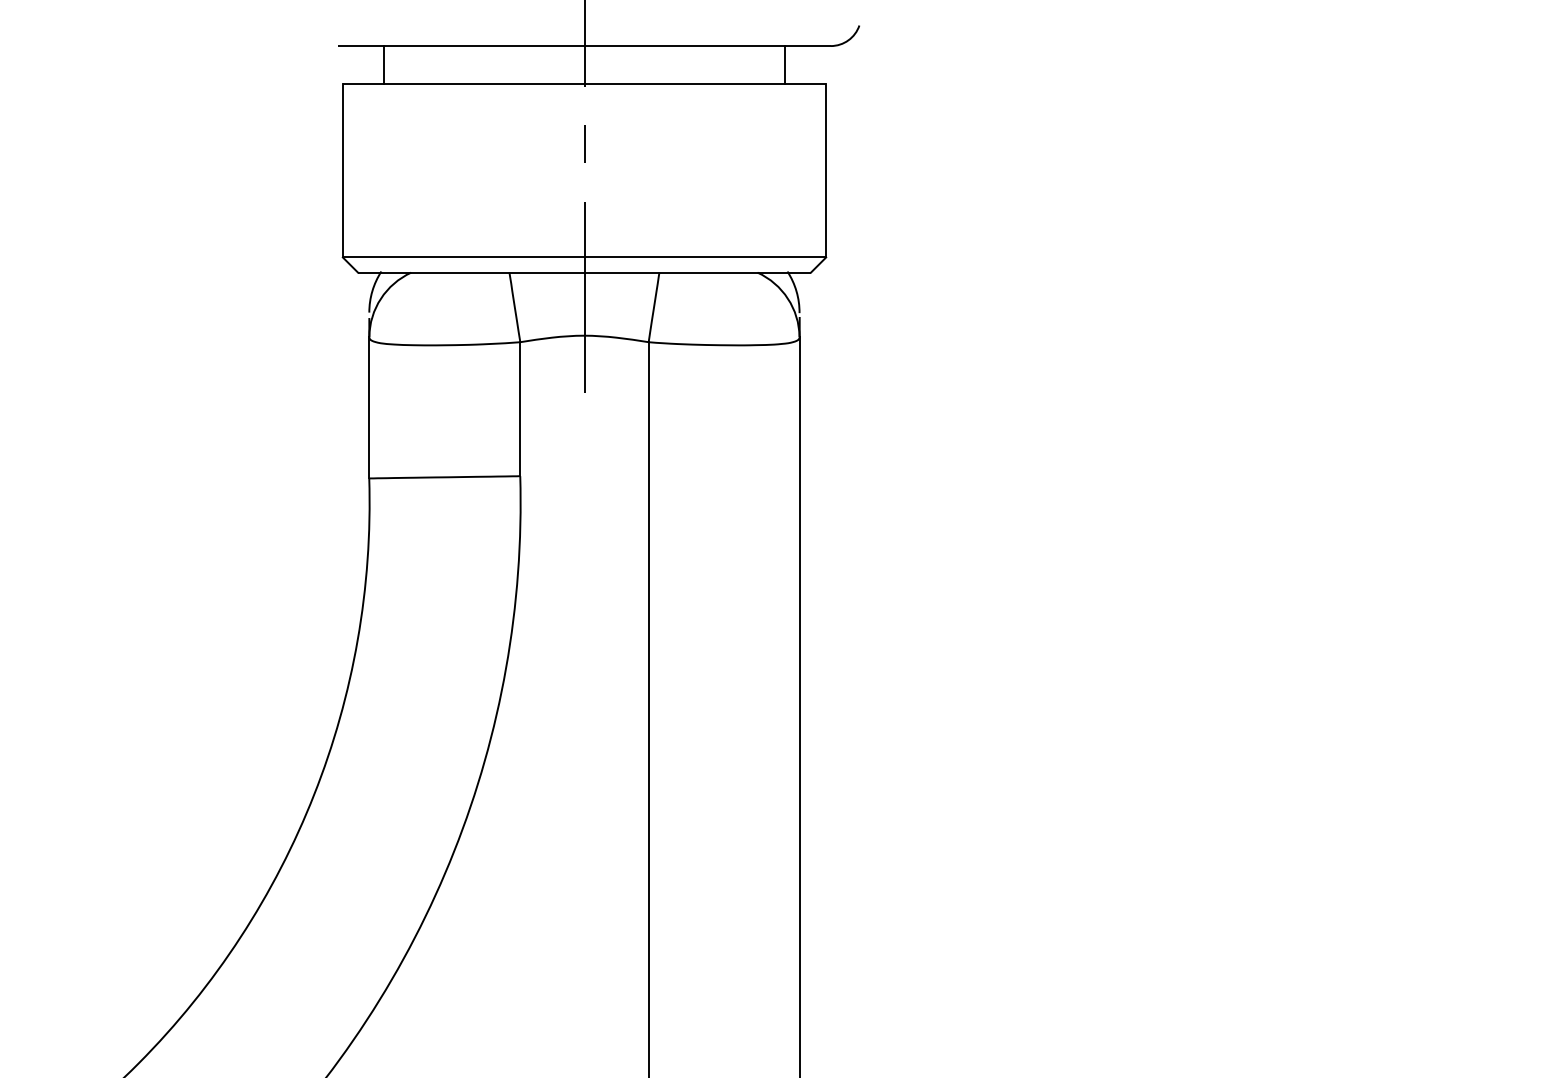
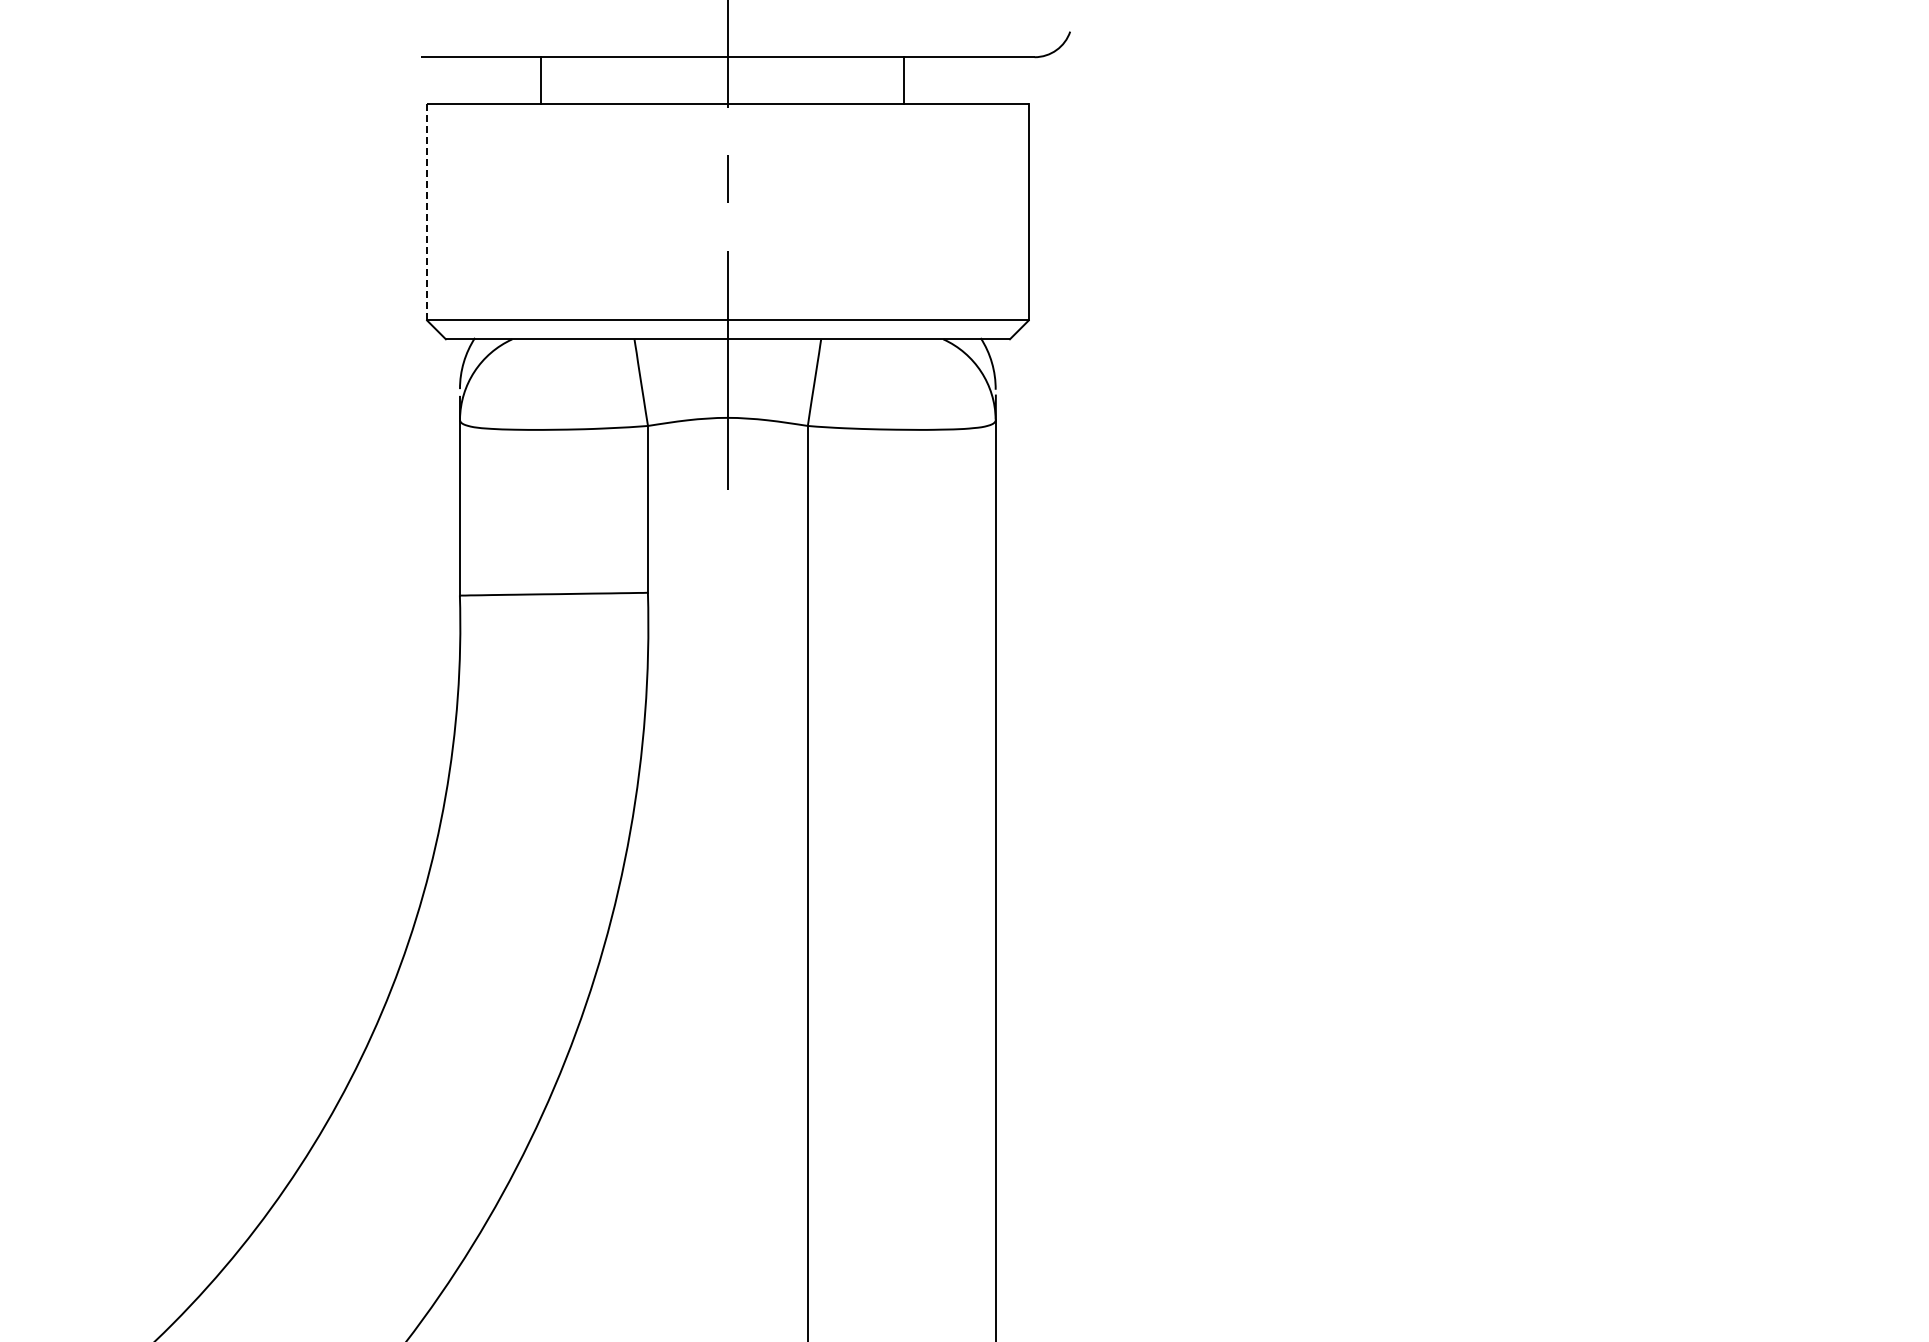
line: (383, 64) -> (540, 80), moved
line: (785, 64) -> (904, 80), moved
line: (343, 170) -> (427, 212), solid -> dashed

